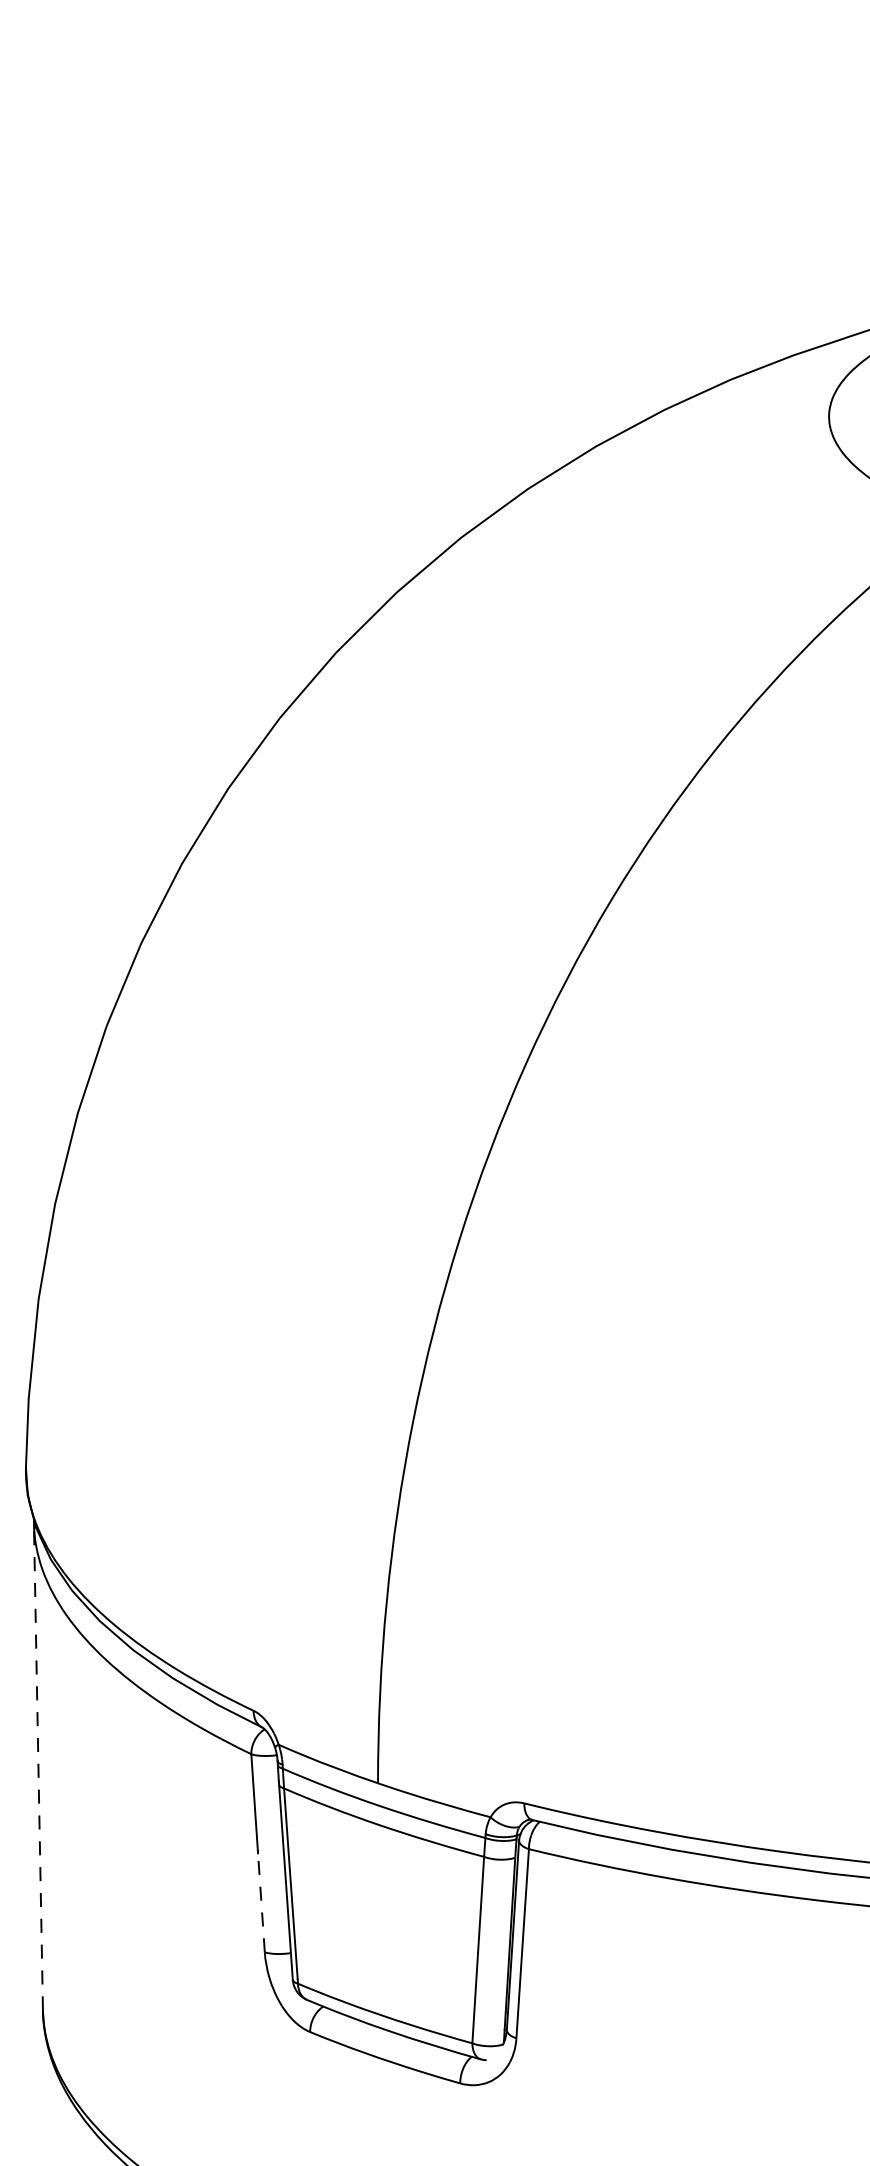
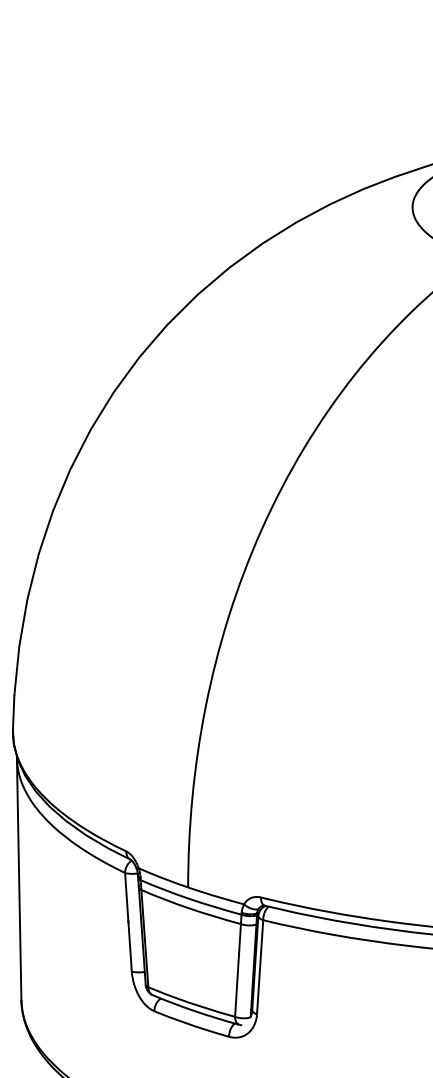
line: (39, 1765) -> (19, 878), dashed -> solid
line: (262, 1901) -> (130, 946), dashed -> solid

